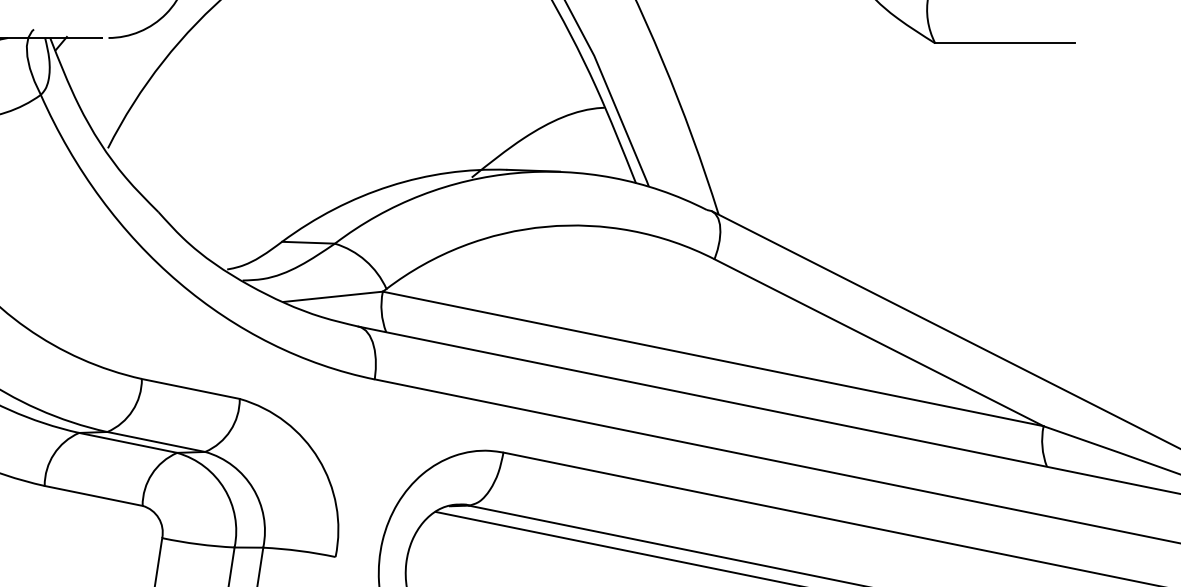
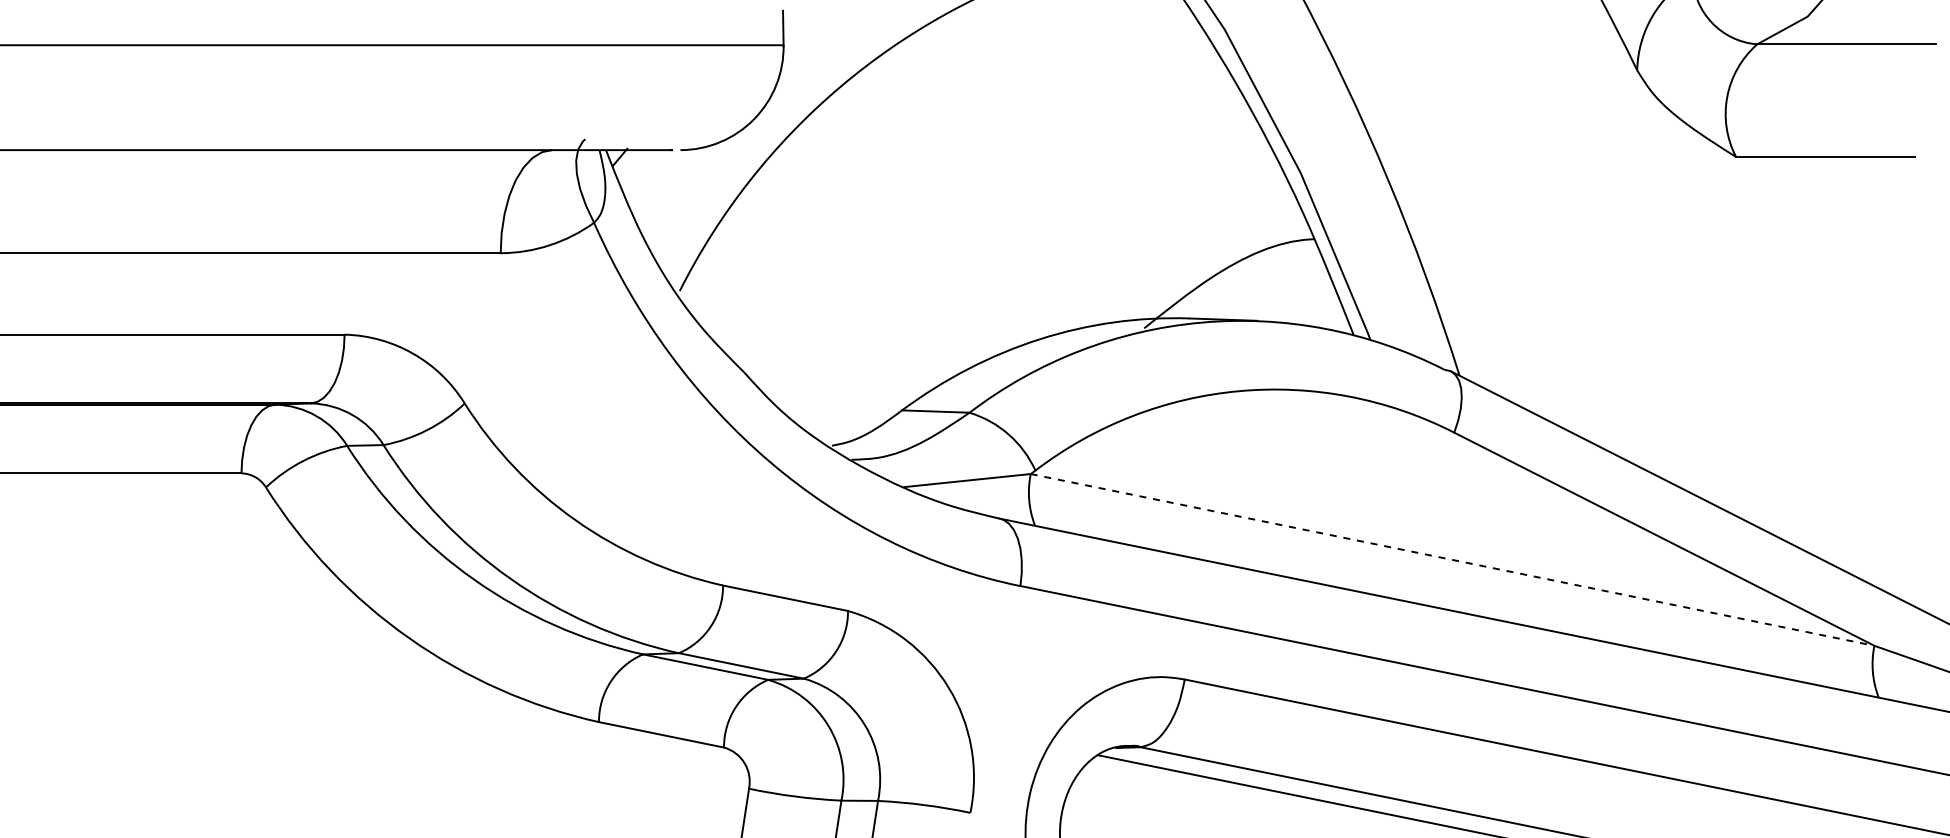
line: (713, 358) -> (1452, 559), solid -> dashed

